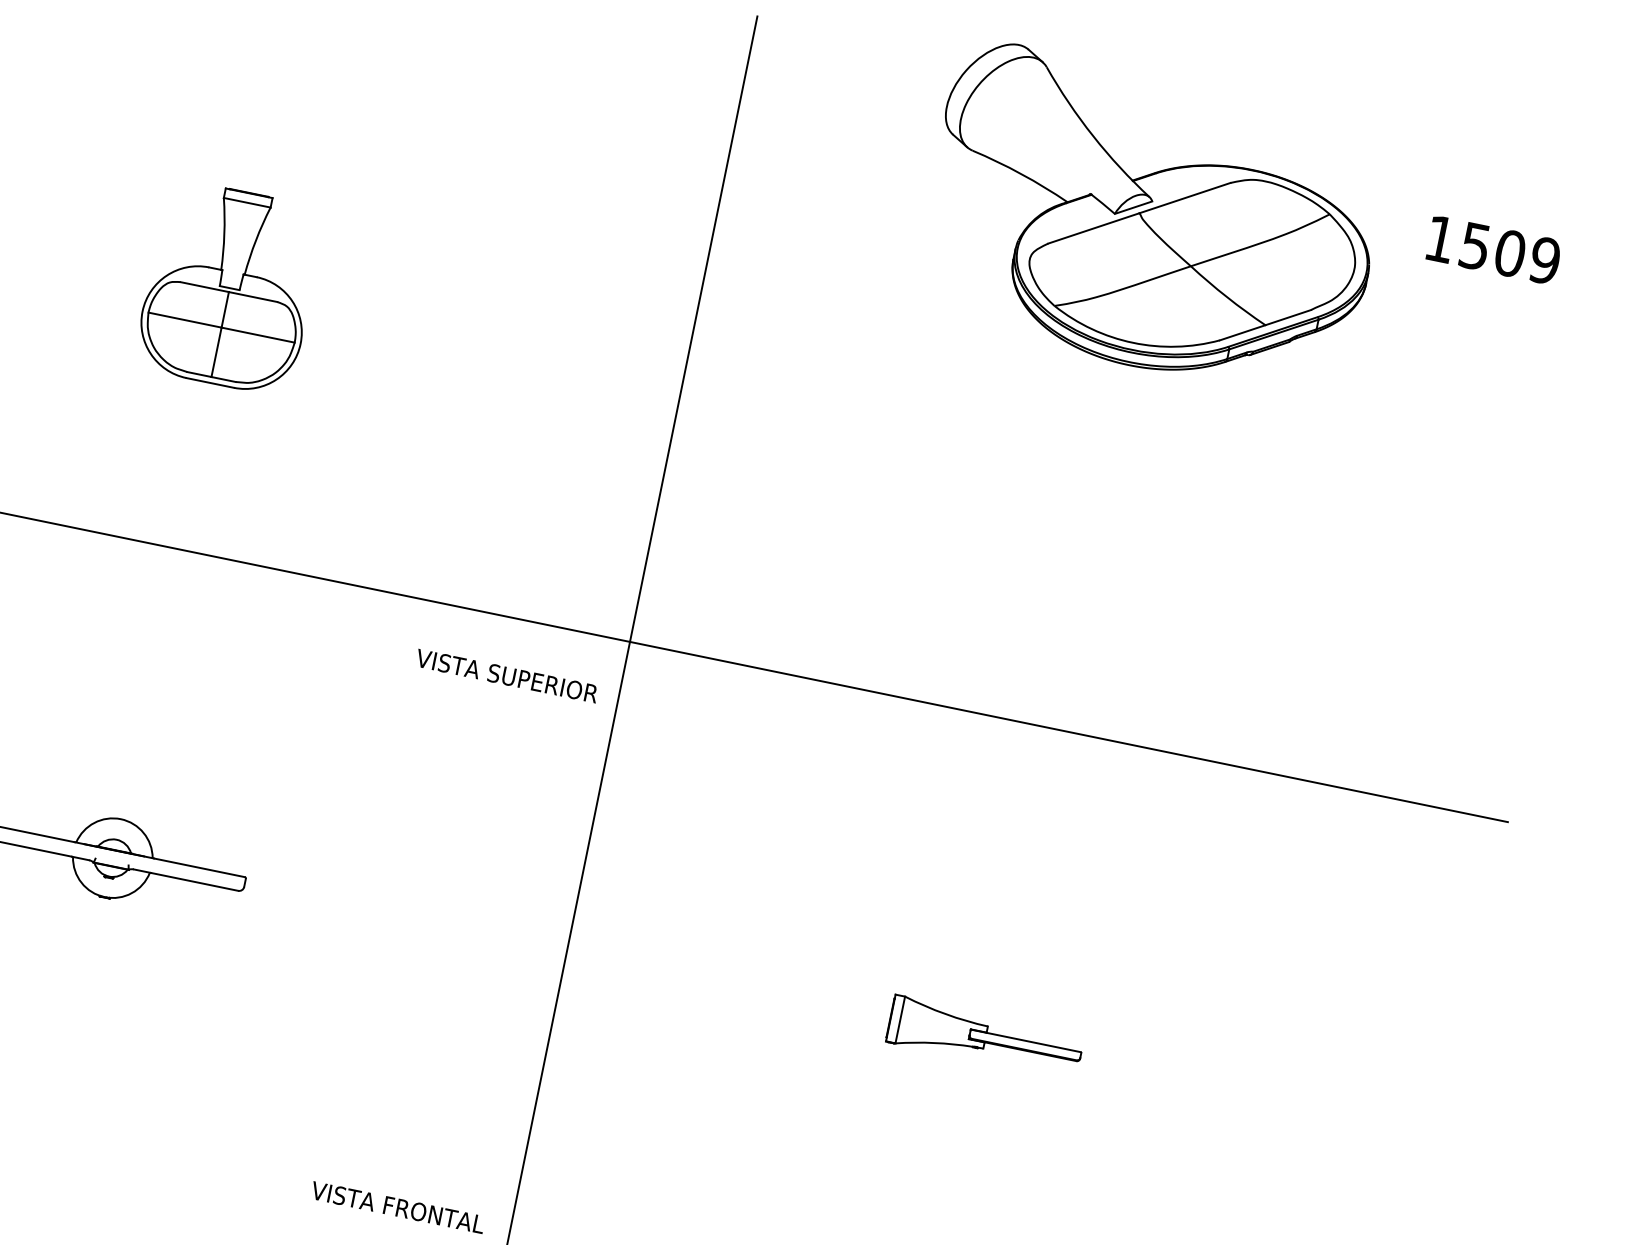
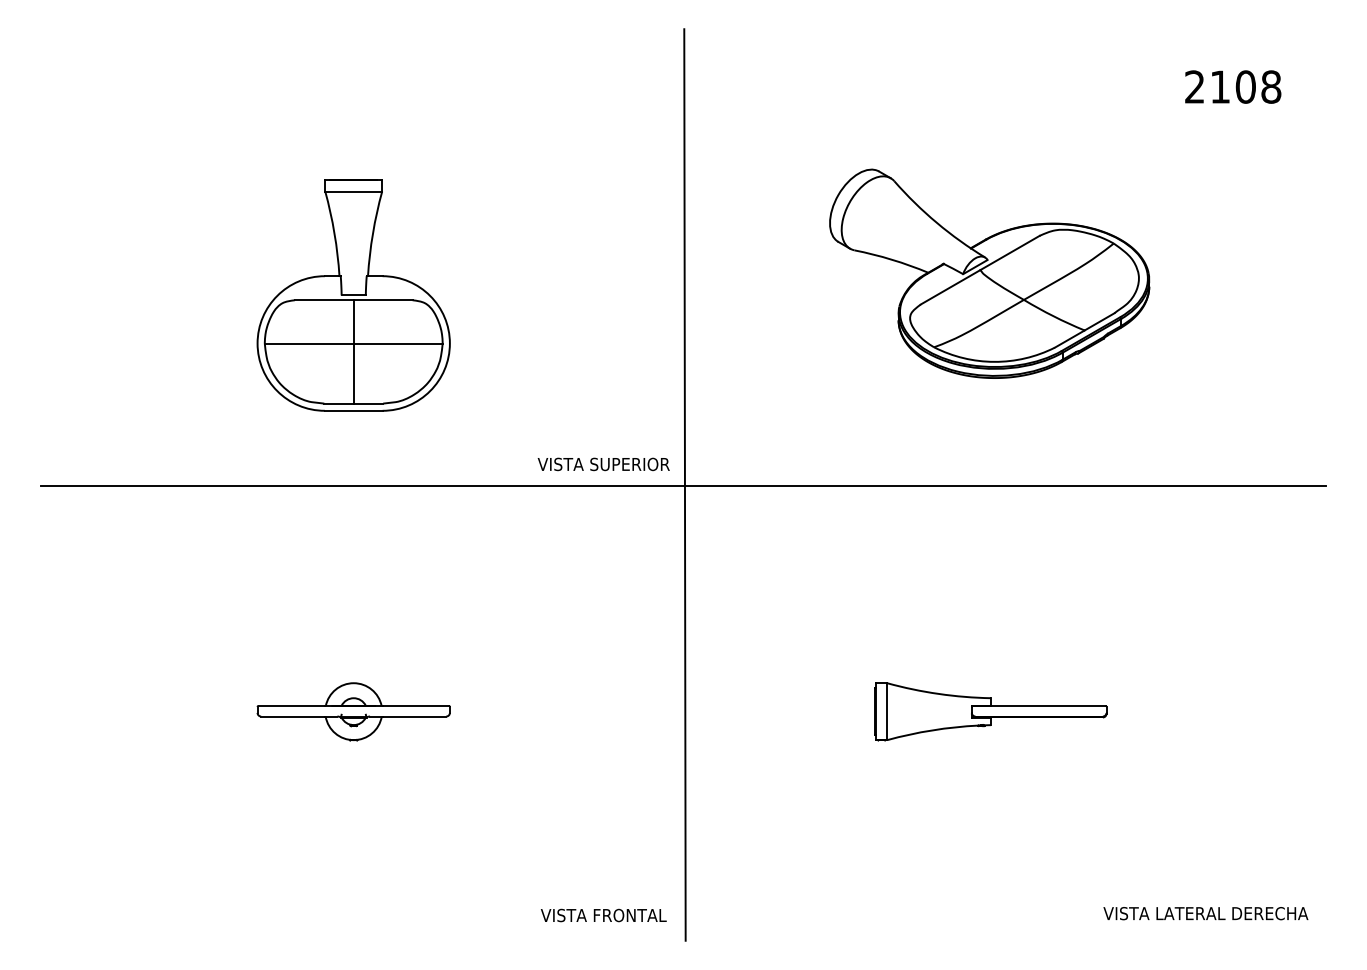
part: (1151, 220) -> (989, 273), moved
text: (1493, 249) -> (1233, 86), 1509 -> 2108
part: (229, 288) -> (353, 295), size x1.67
text: (506, 676) -> (603, 464), moved
part: (984, 1036) -> (990, 711), size x1.67

